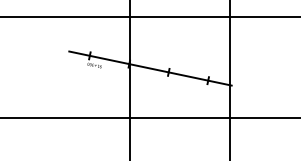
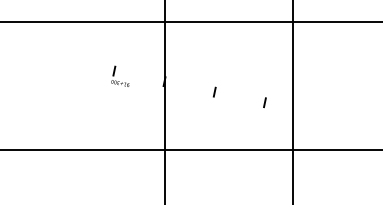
line: (150, 67) -> (191, 86), removed

